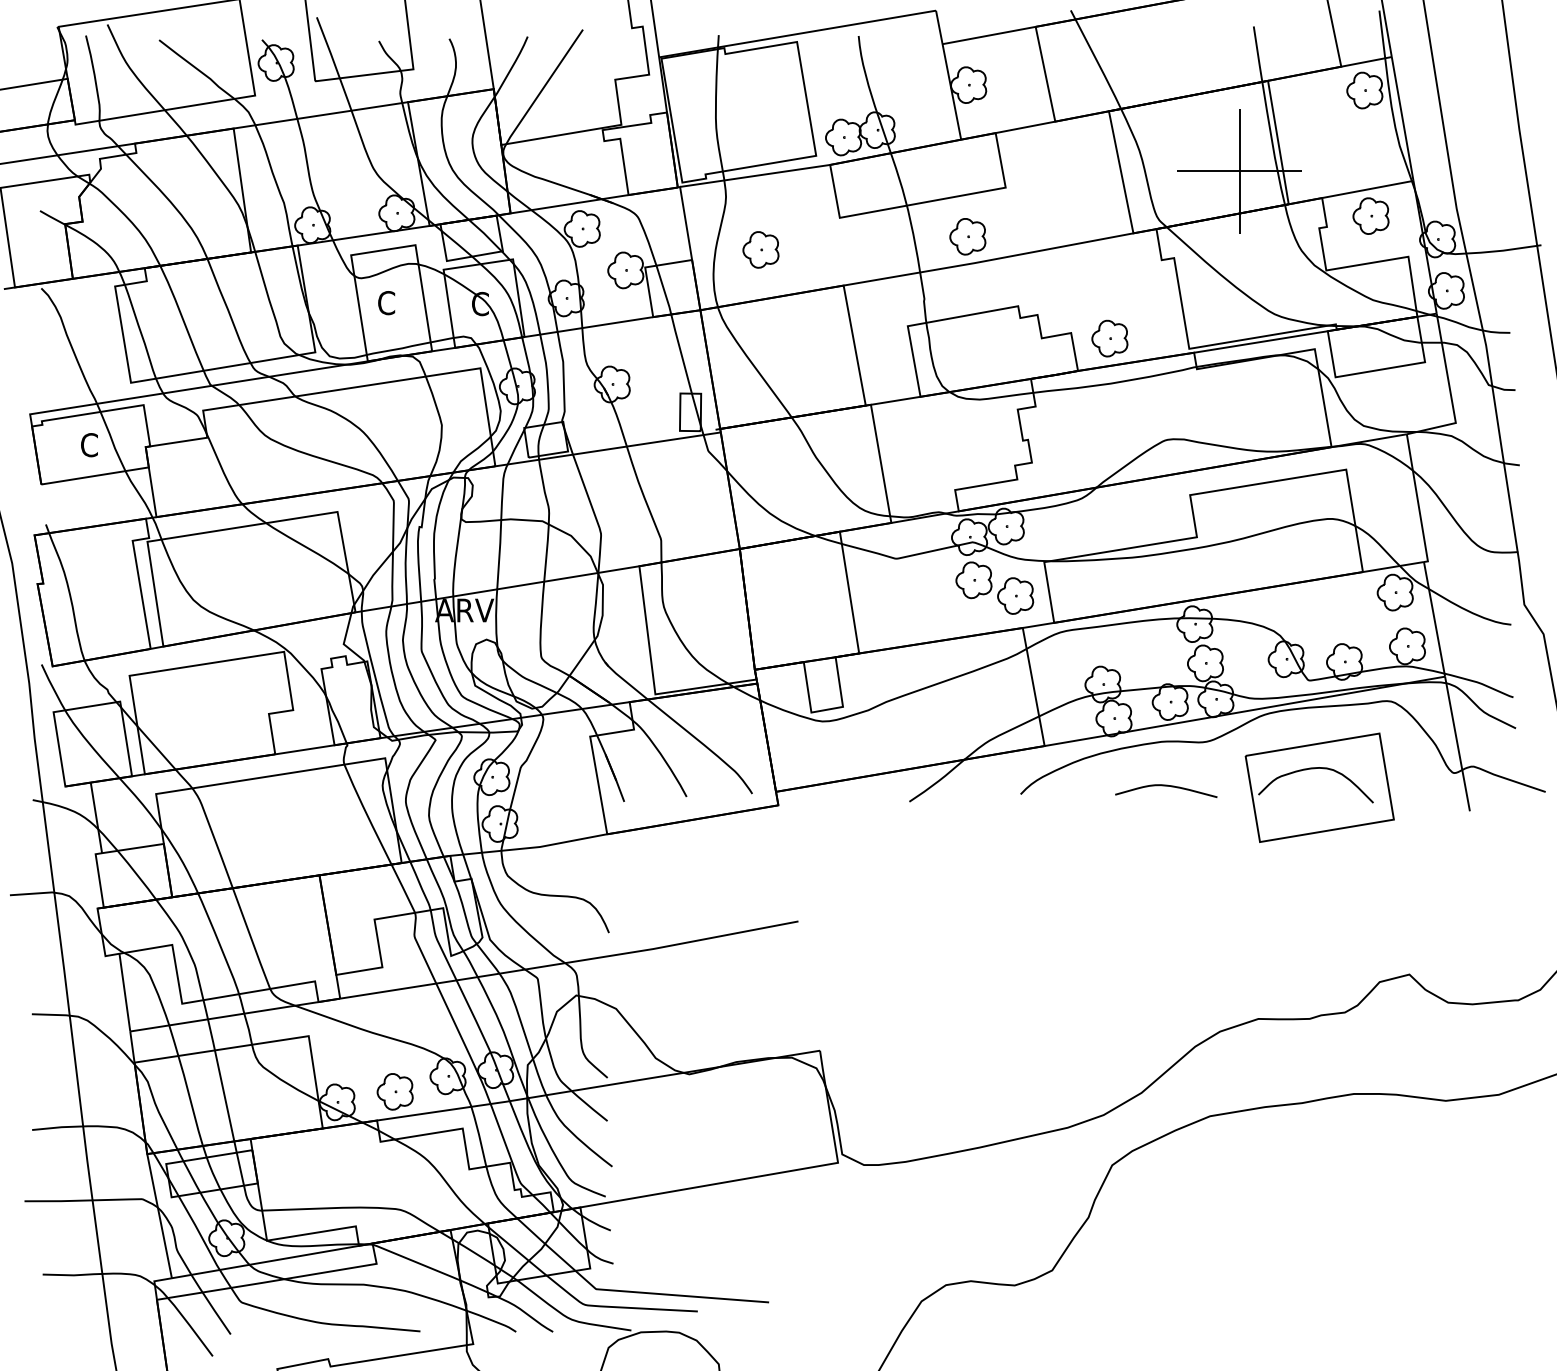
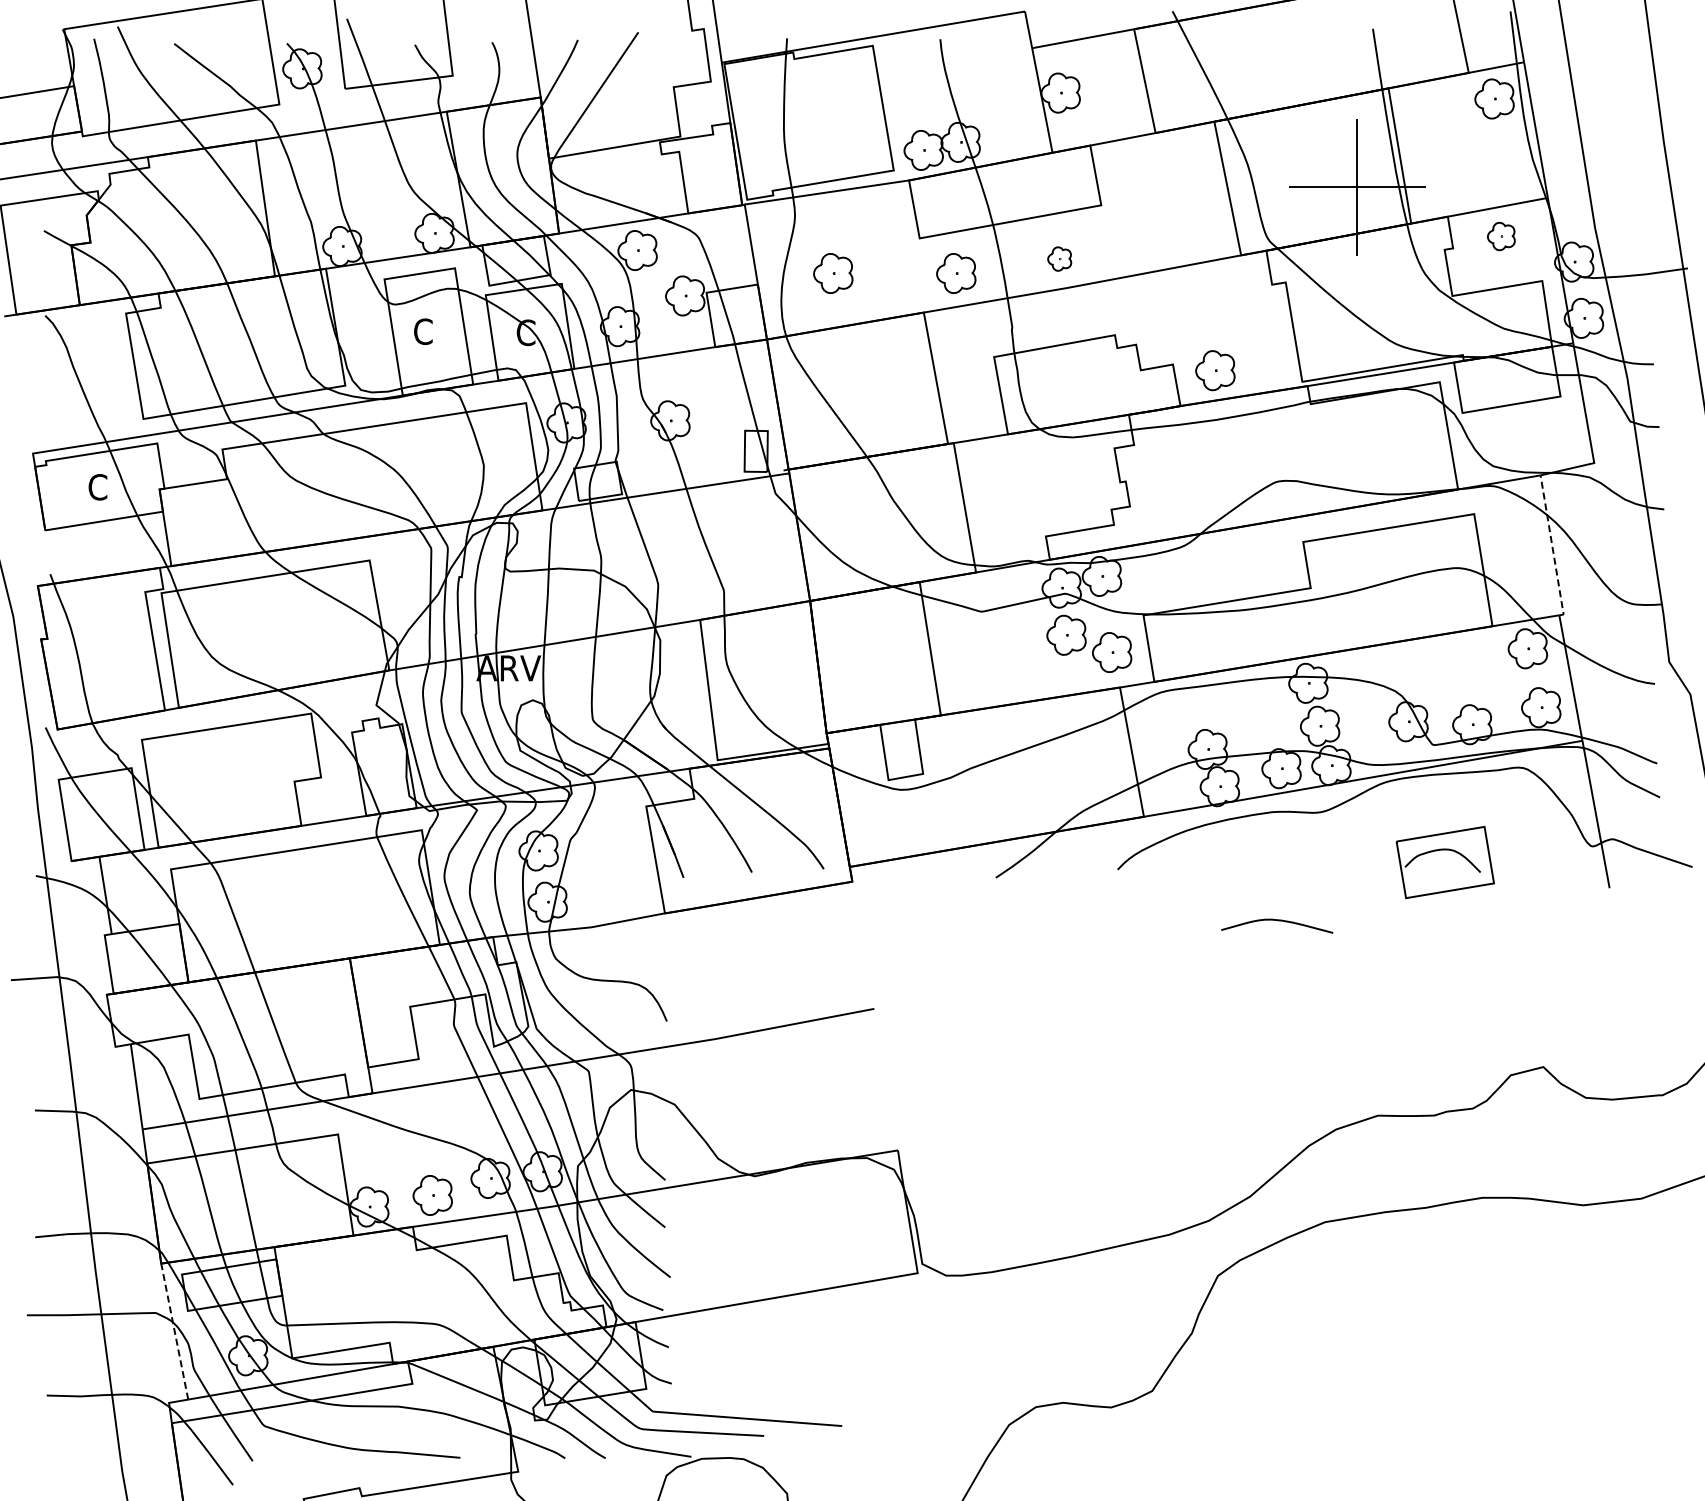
part: (1371, 216) -> (1501, 236), size x0.7
part: (967, 236) -> (1059, 258), size x0.6
part: (873, 249) -> (956, 273), added
line: (1417, 500) -> (1552, 547), solid -> dashed
curve: (1166, 786) -> (1277, 921), moved
part: (1320, 787) -> (1445, 862), size x0.6
line: (159, 1216) -> (174, 1331), solid -> dashed

